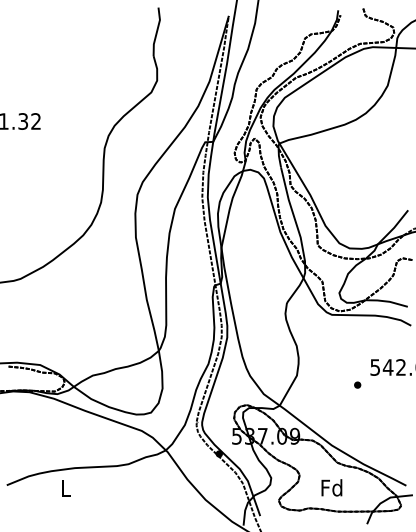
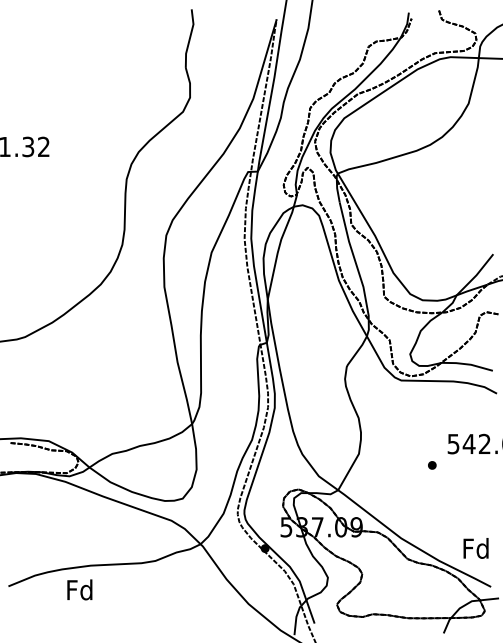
text: (65, 487) -> (79, 589), L -> Fd
text: (331, 487) -> (475, 548), moved

